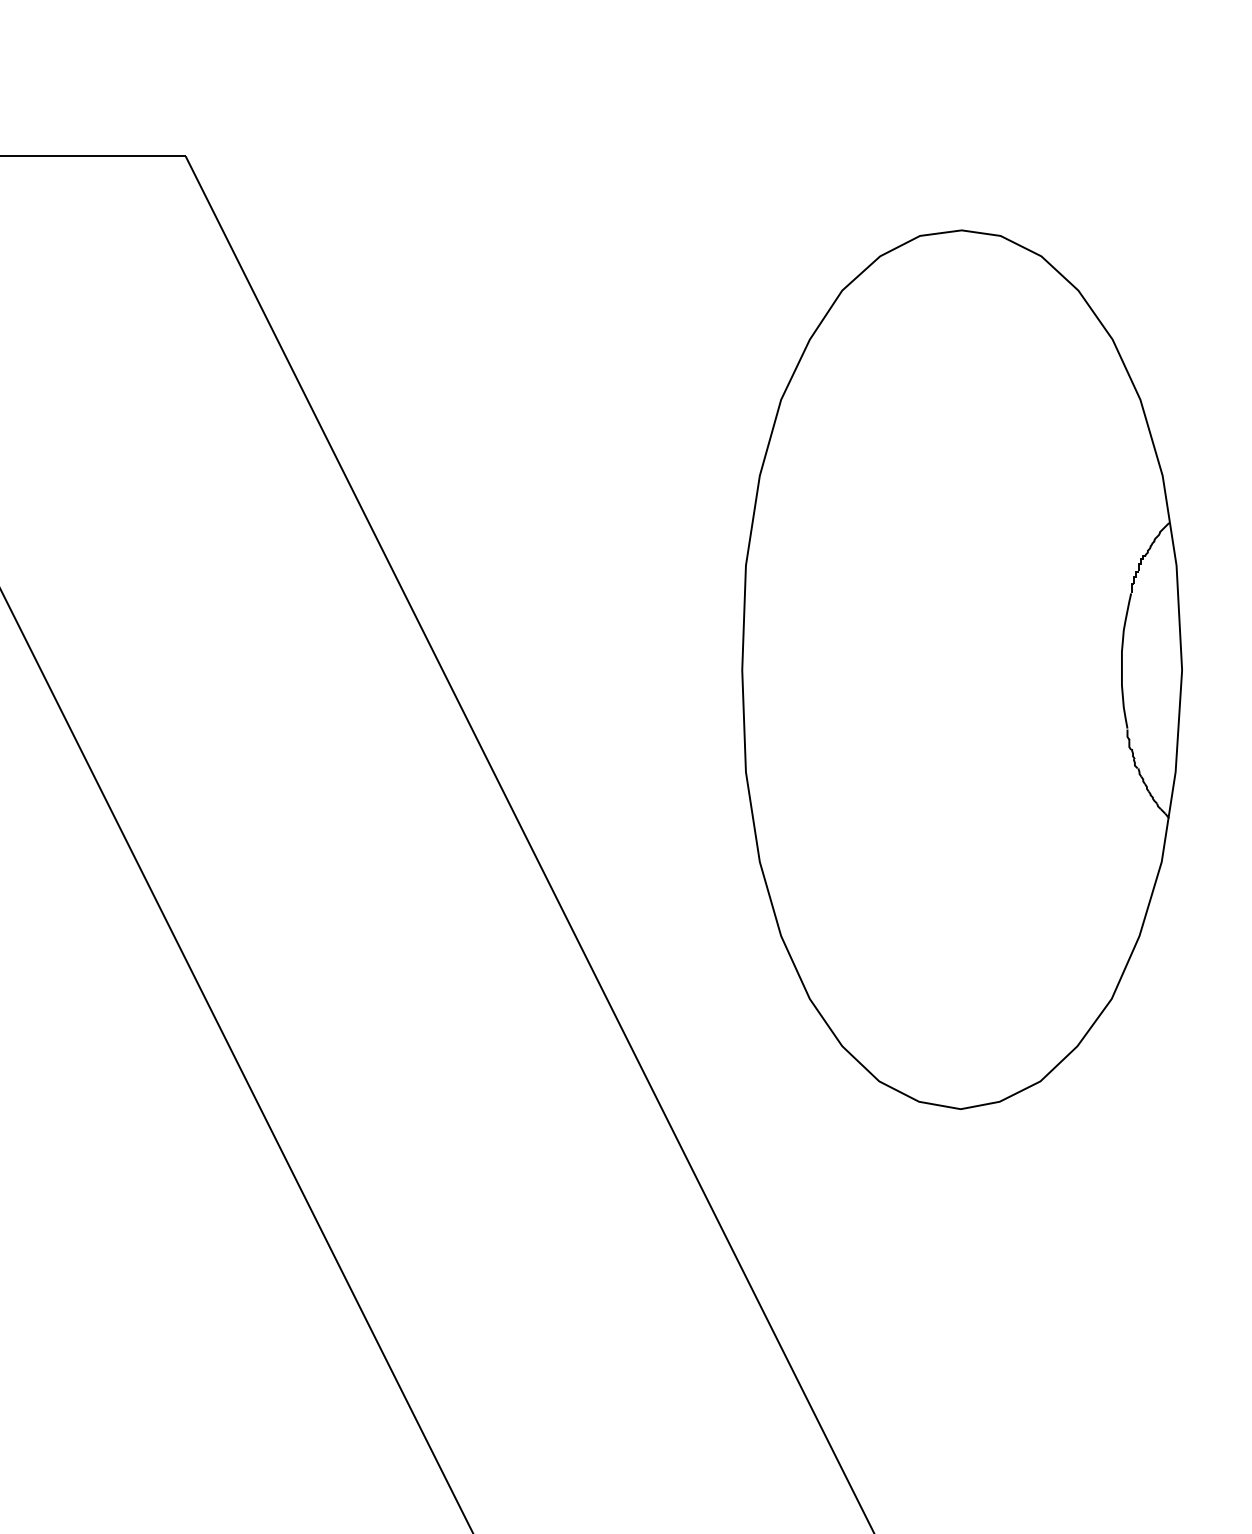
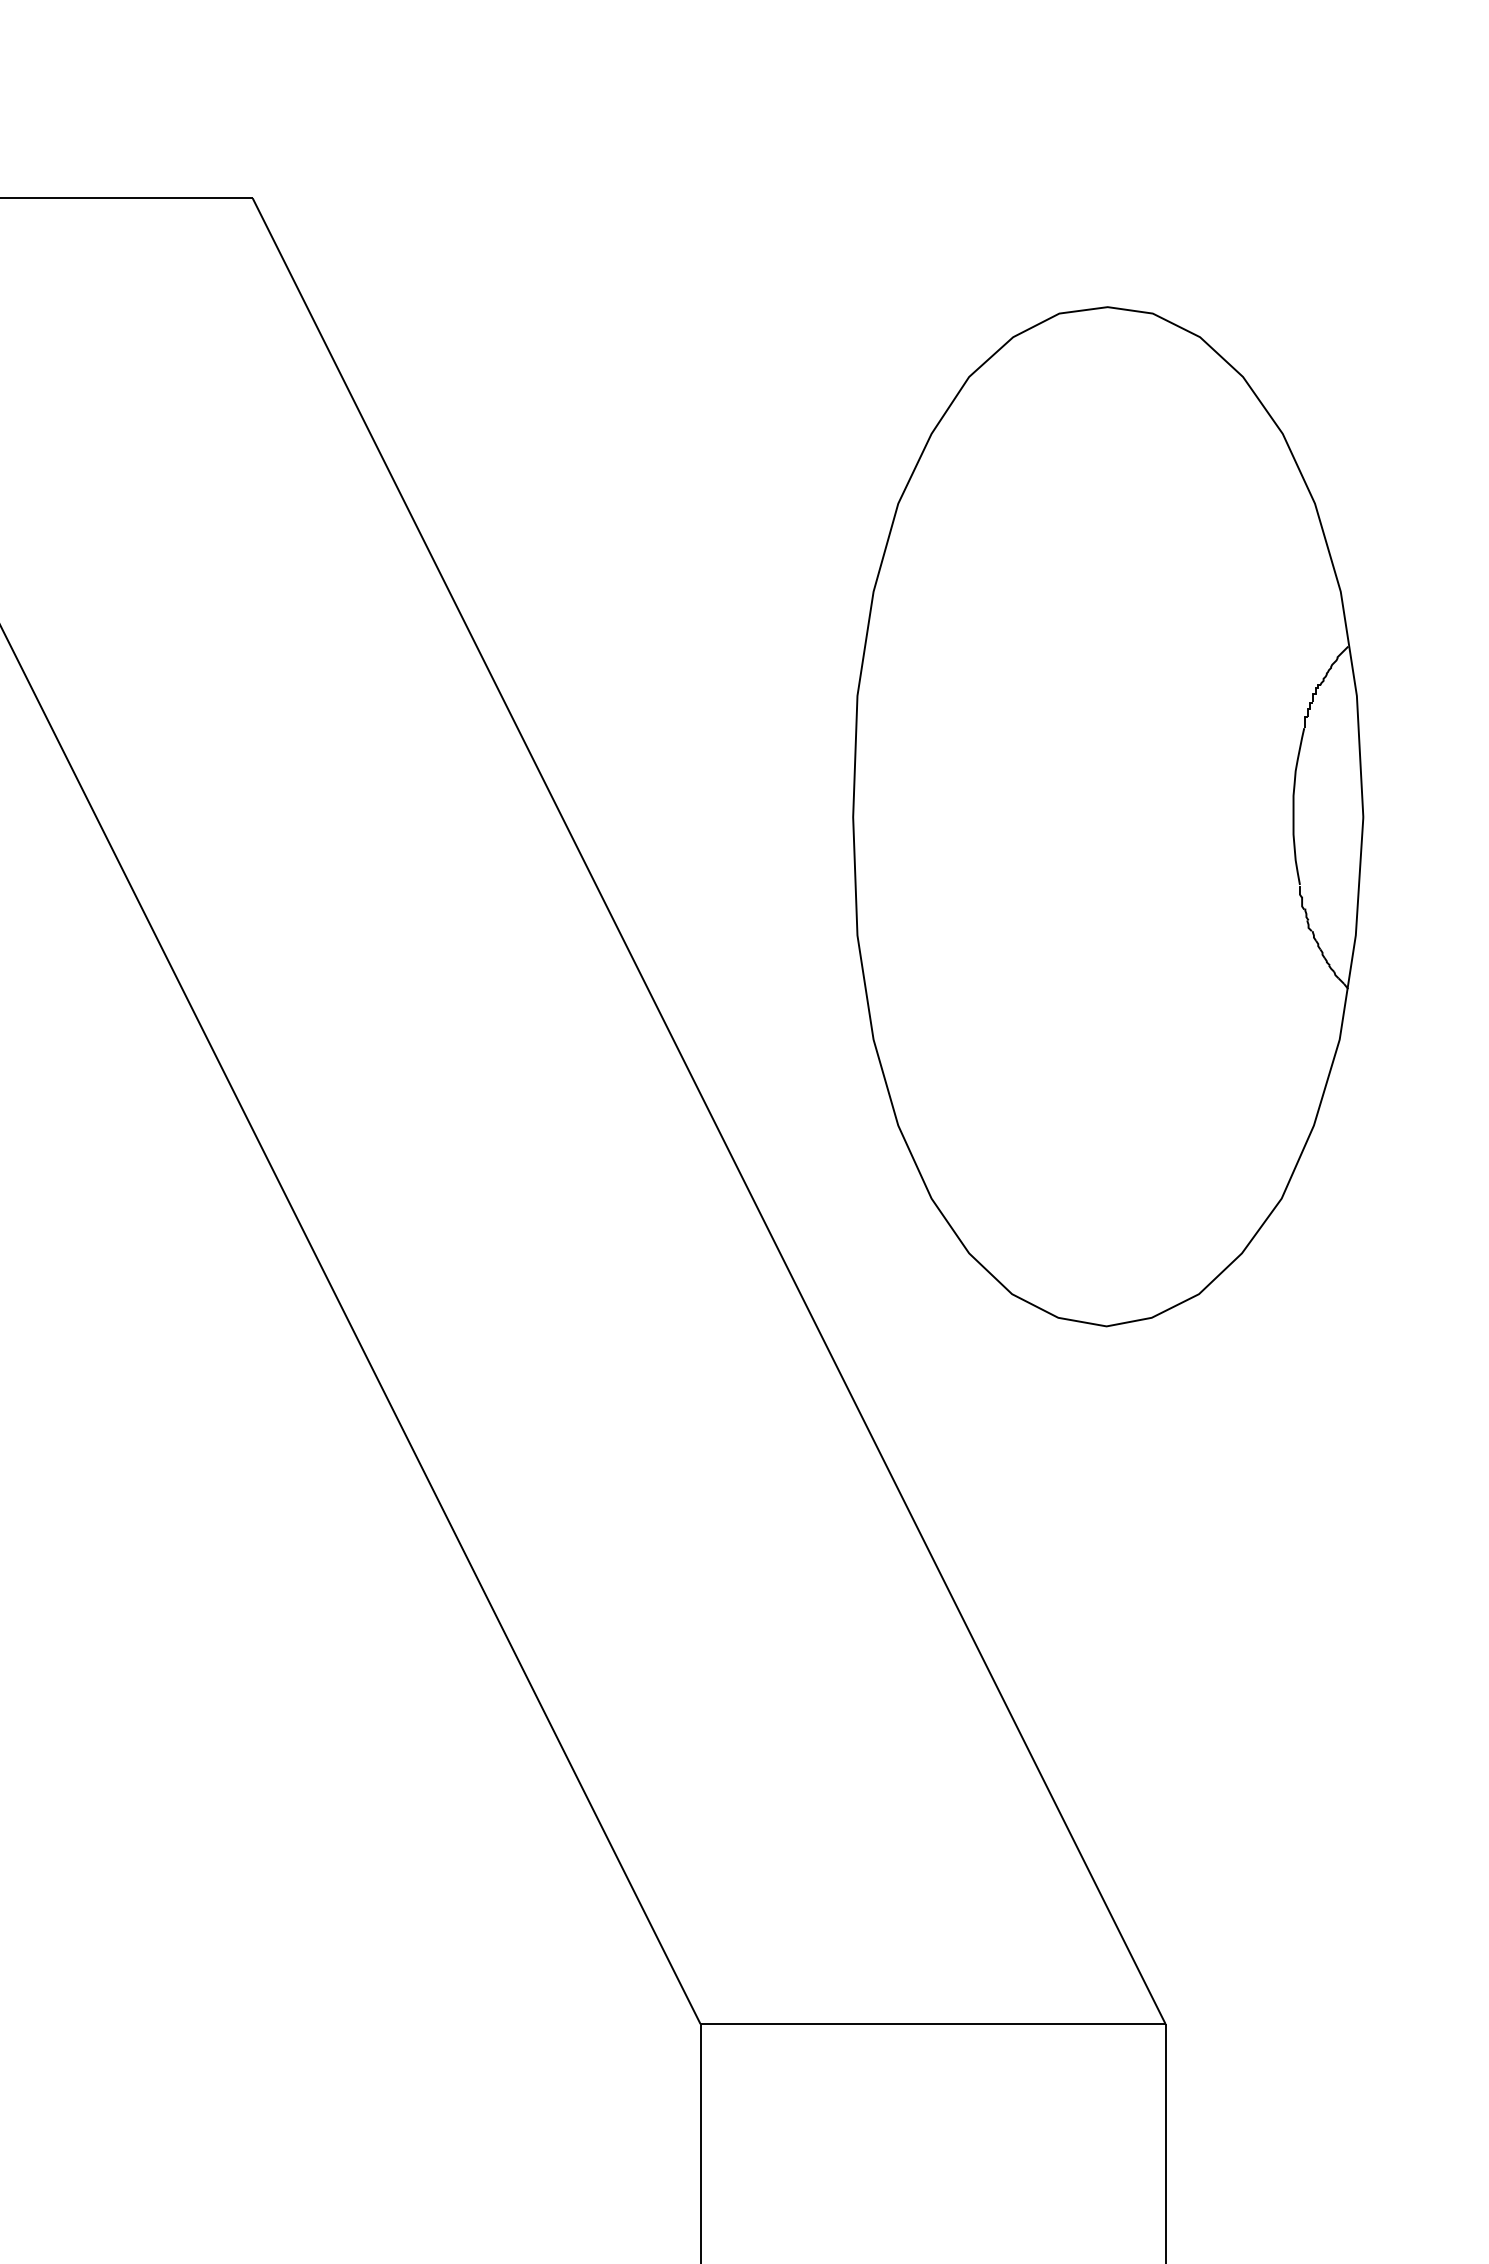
part: (962, 669) -> (1108, 816), moved

